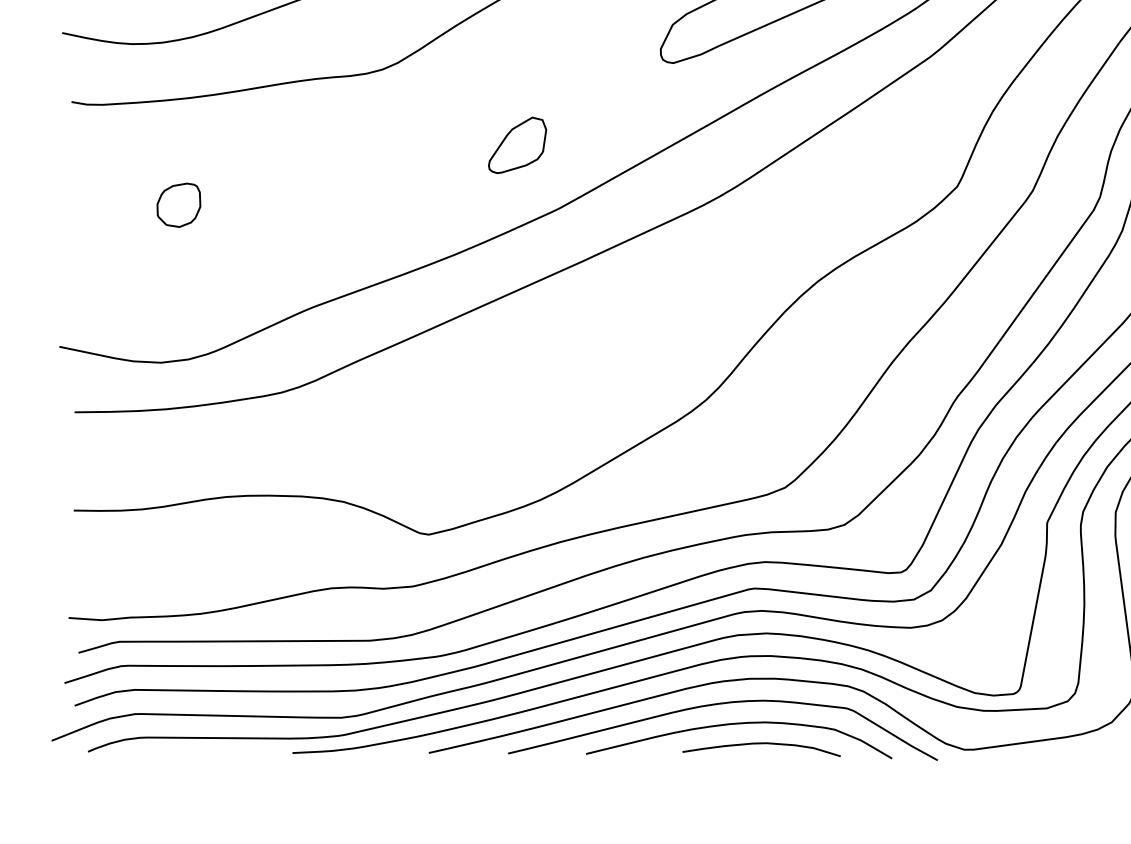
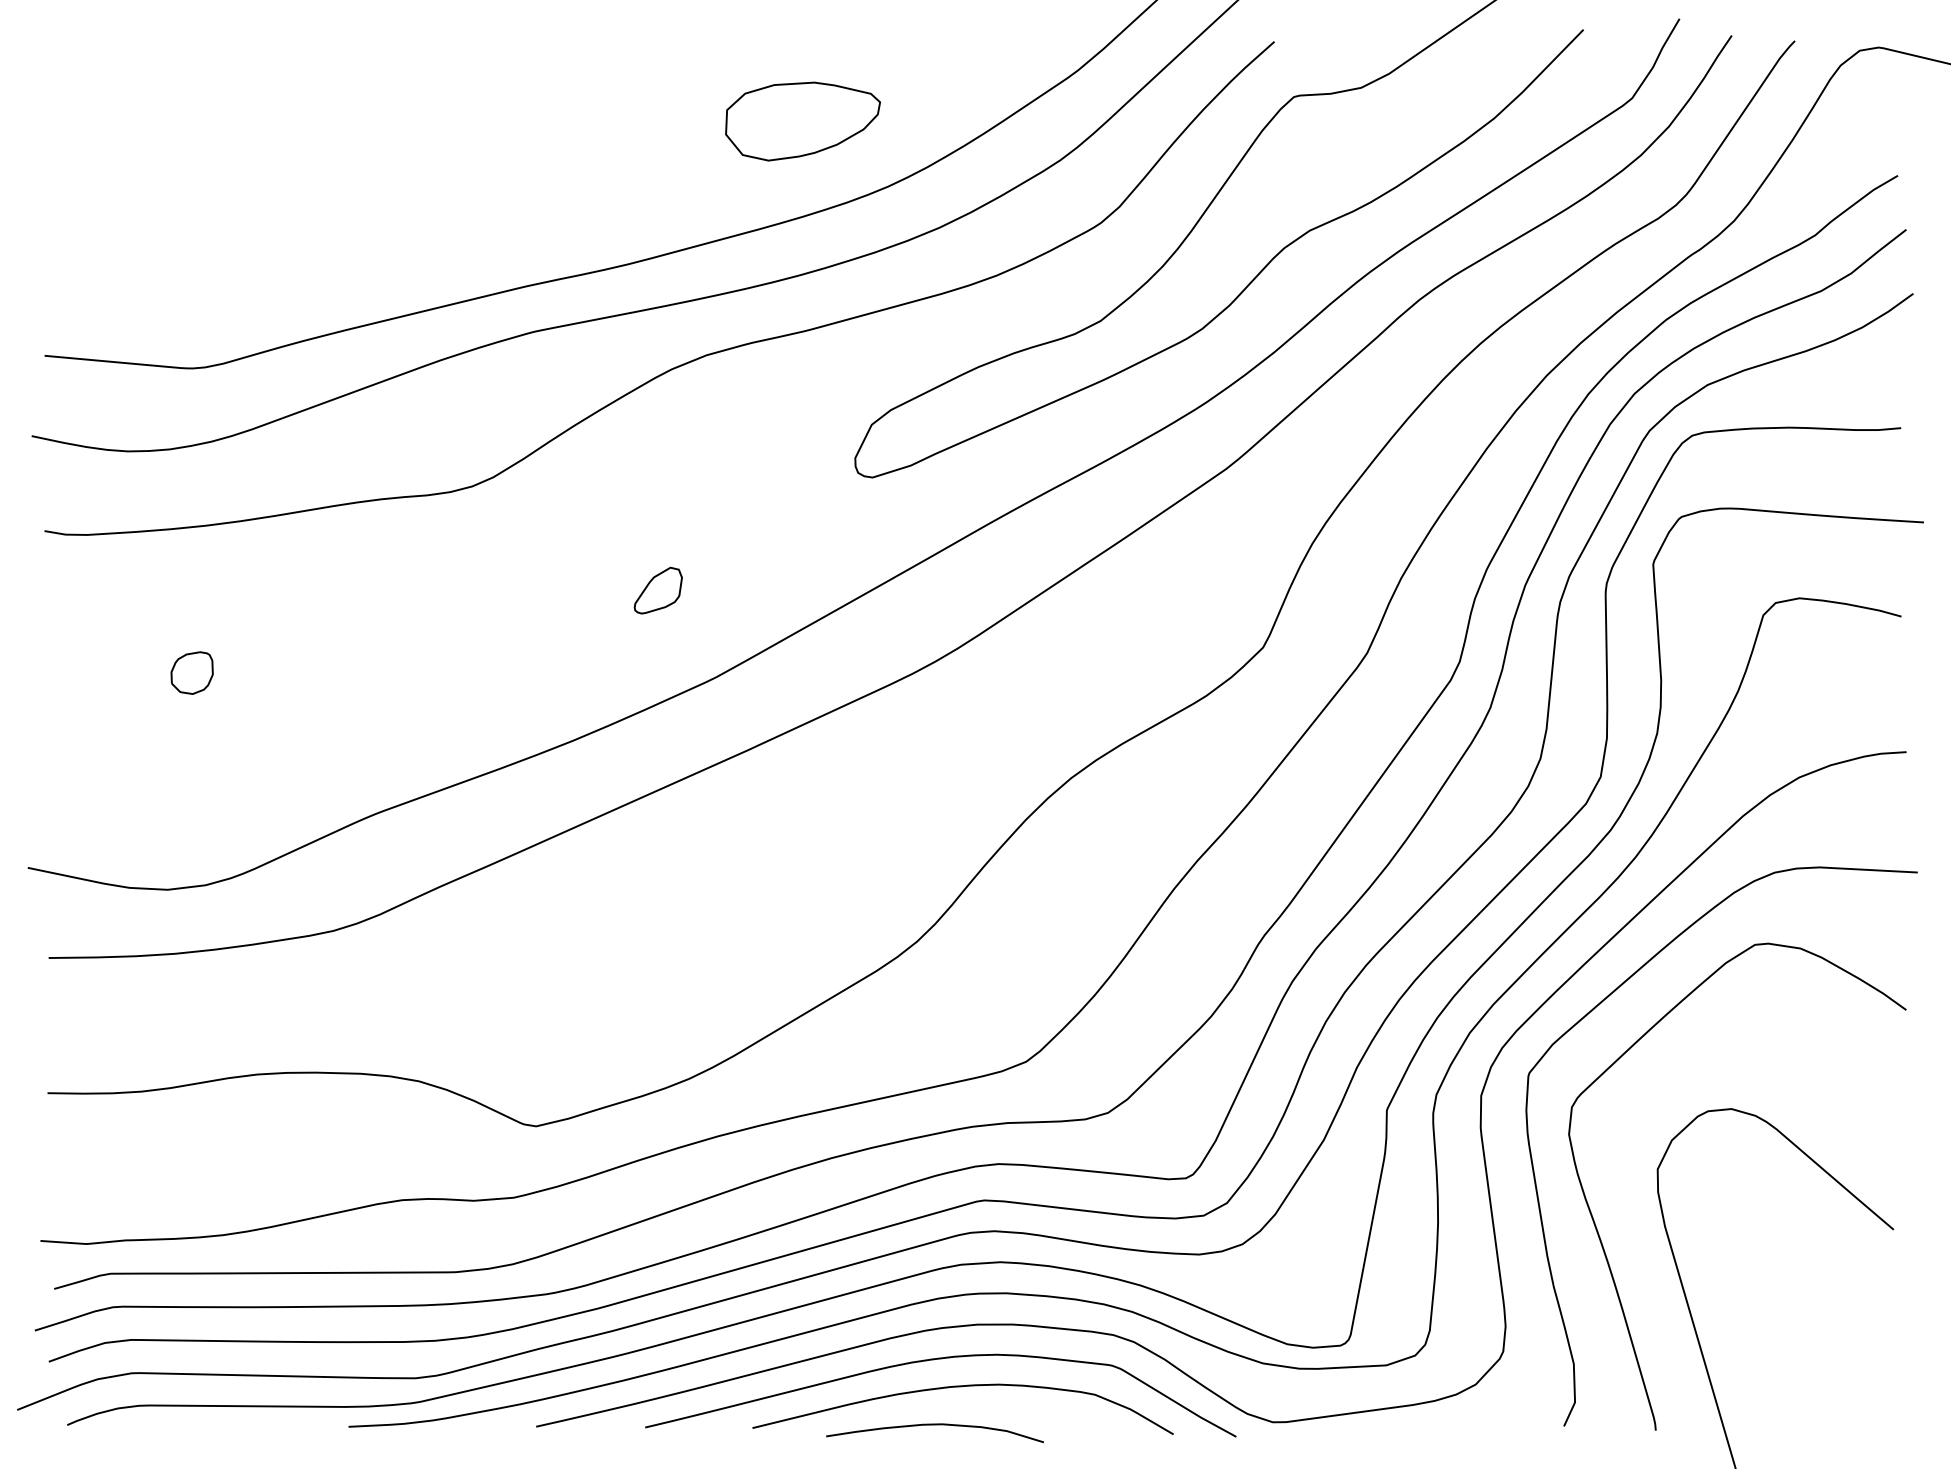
part: (517, 145) -> (658, 590), size x0.6
part: (178, 204) -> (191, 672), size x0.7
curve: (761, 744) -> (934, 1425), moved

